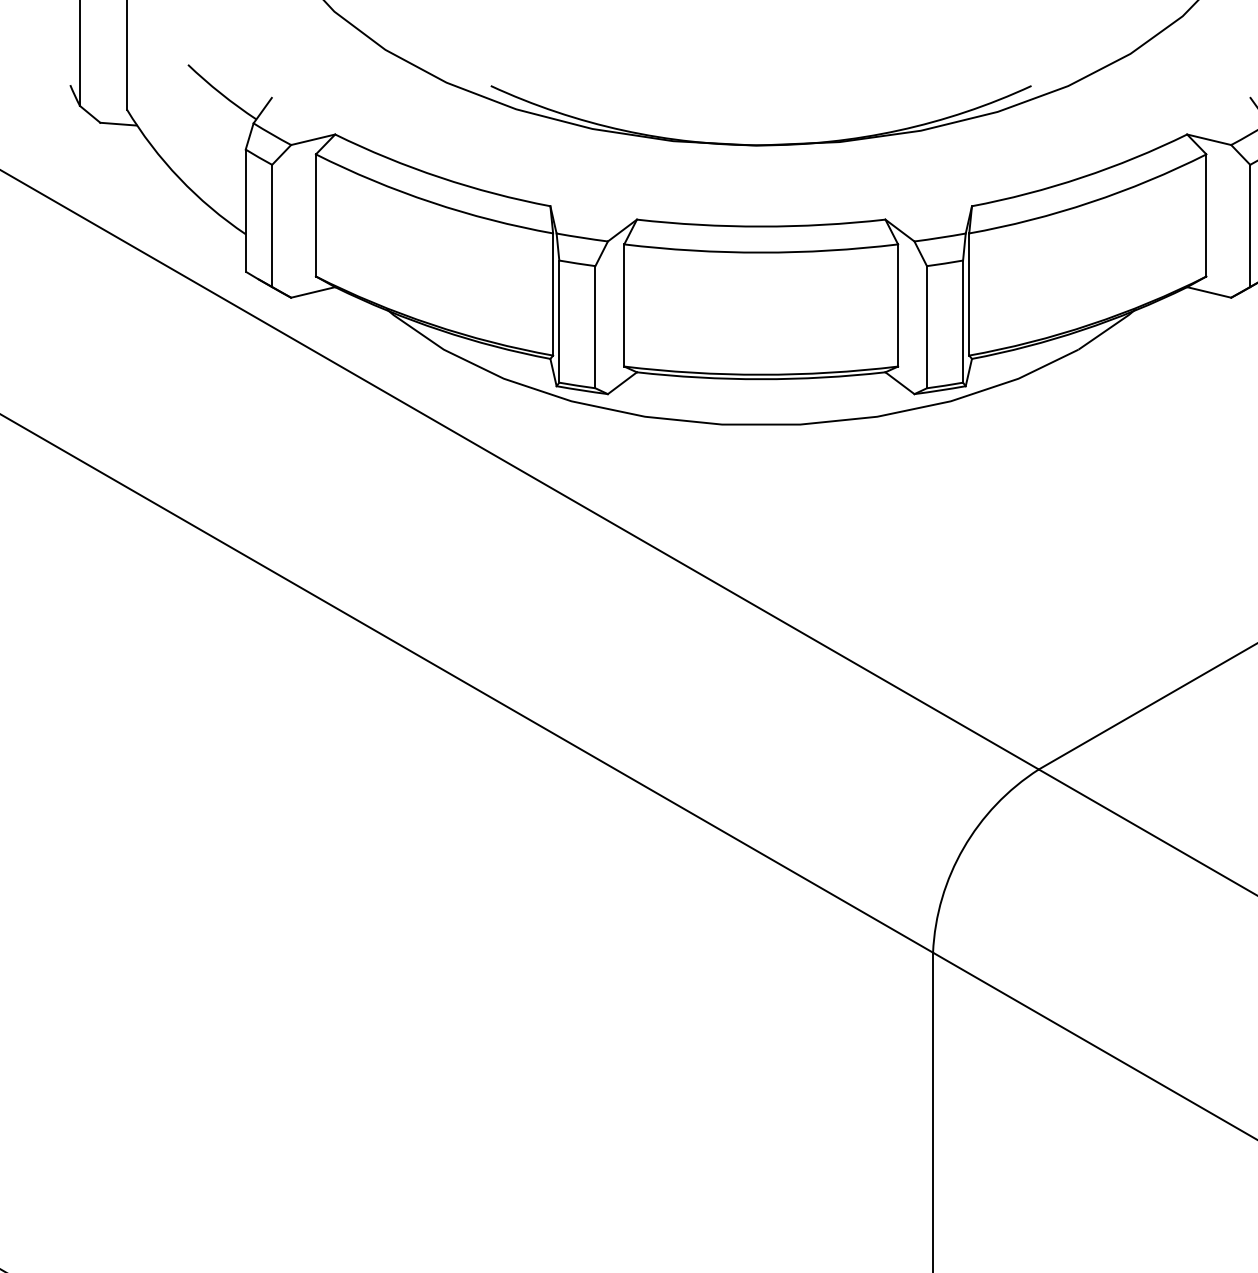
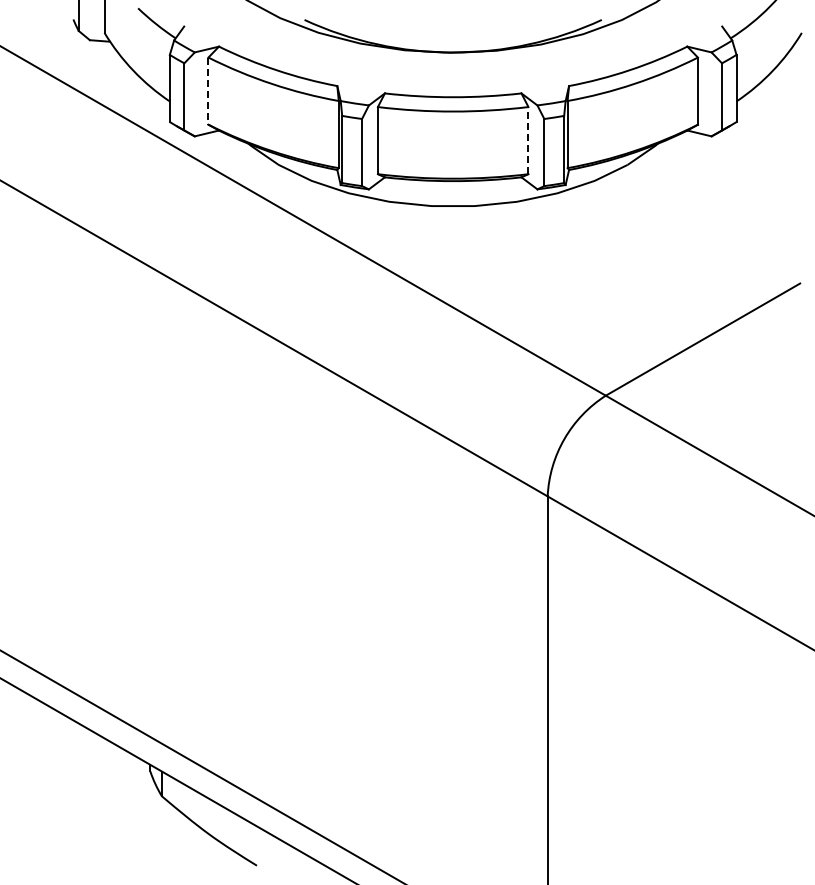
line: (316, 216) -> (208, 91), solid -> dashed
line: (898, 305) -> (528, 140), solid -> dashed

